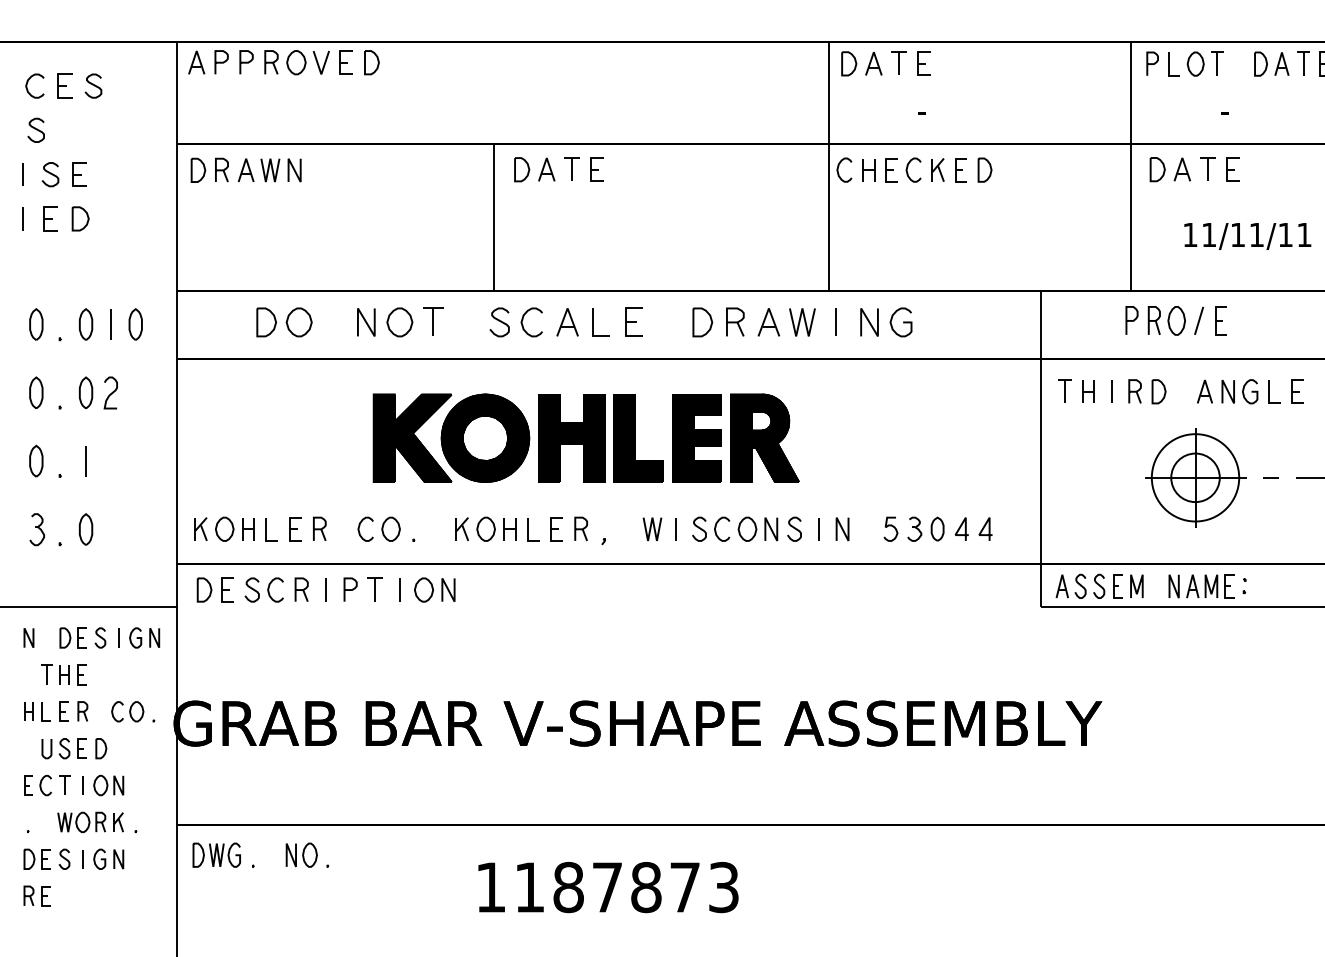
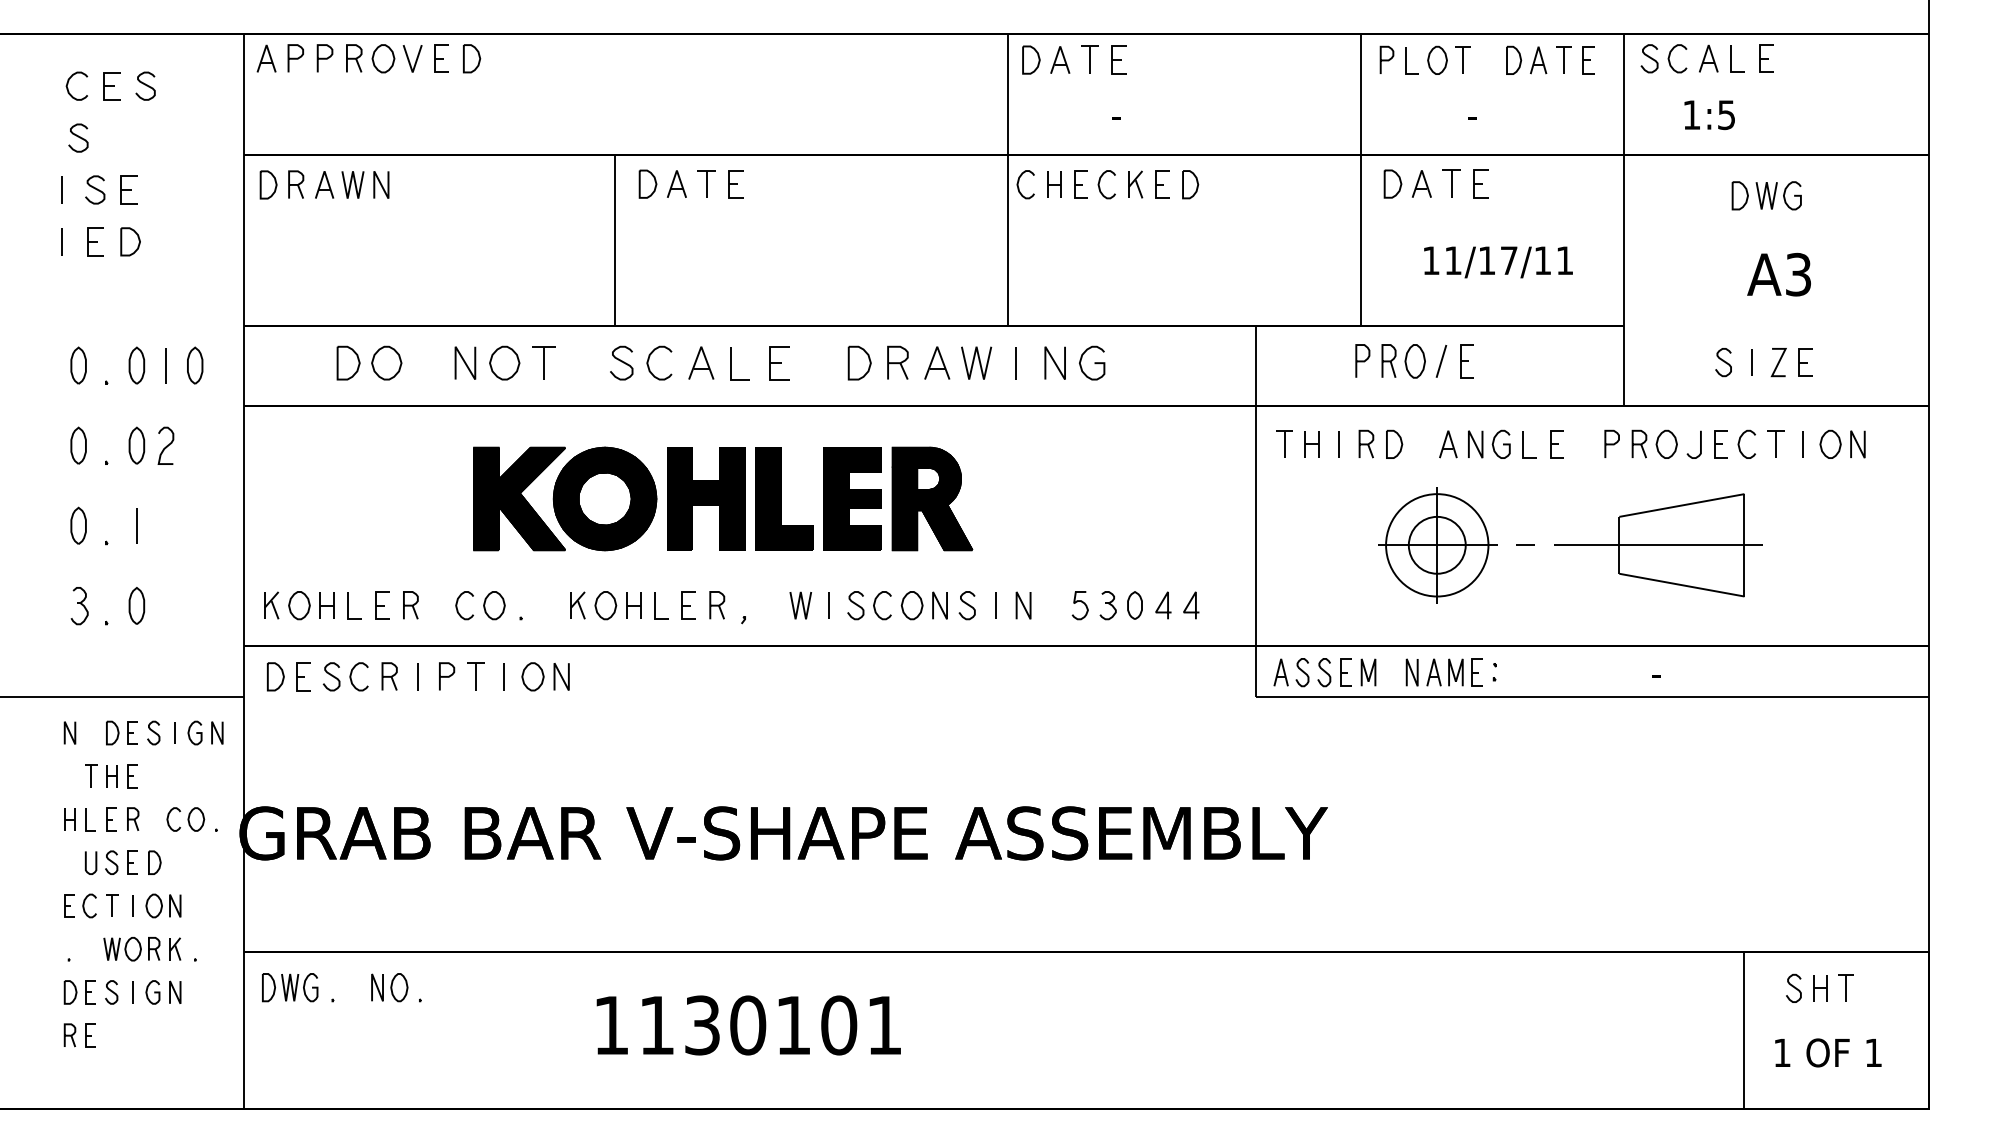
text: (1257, 234) -> (1509, 260), 11/11/11 -> 11/17/11
text: (645, 887) -> (792, 1025), 1187873 -> 1130101

